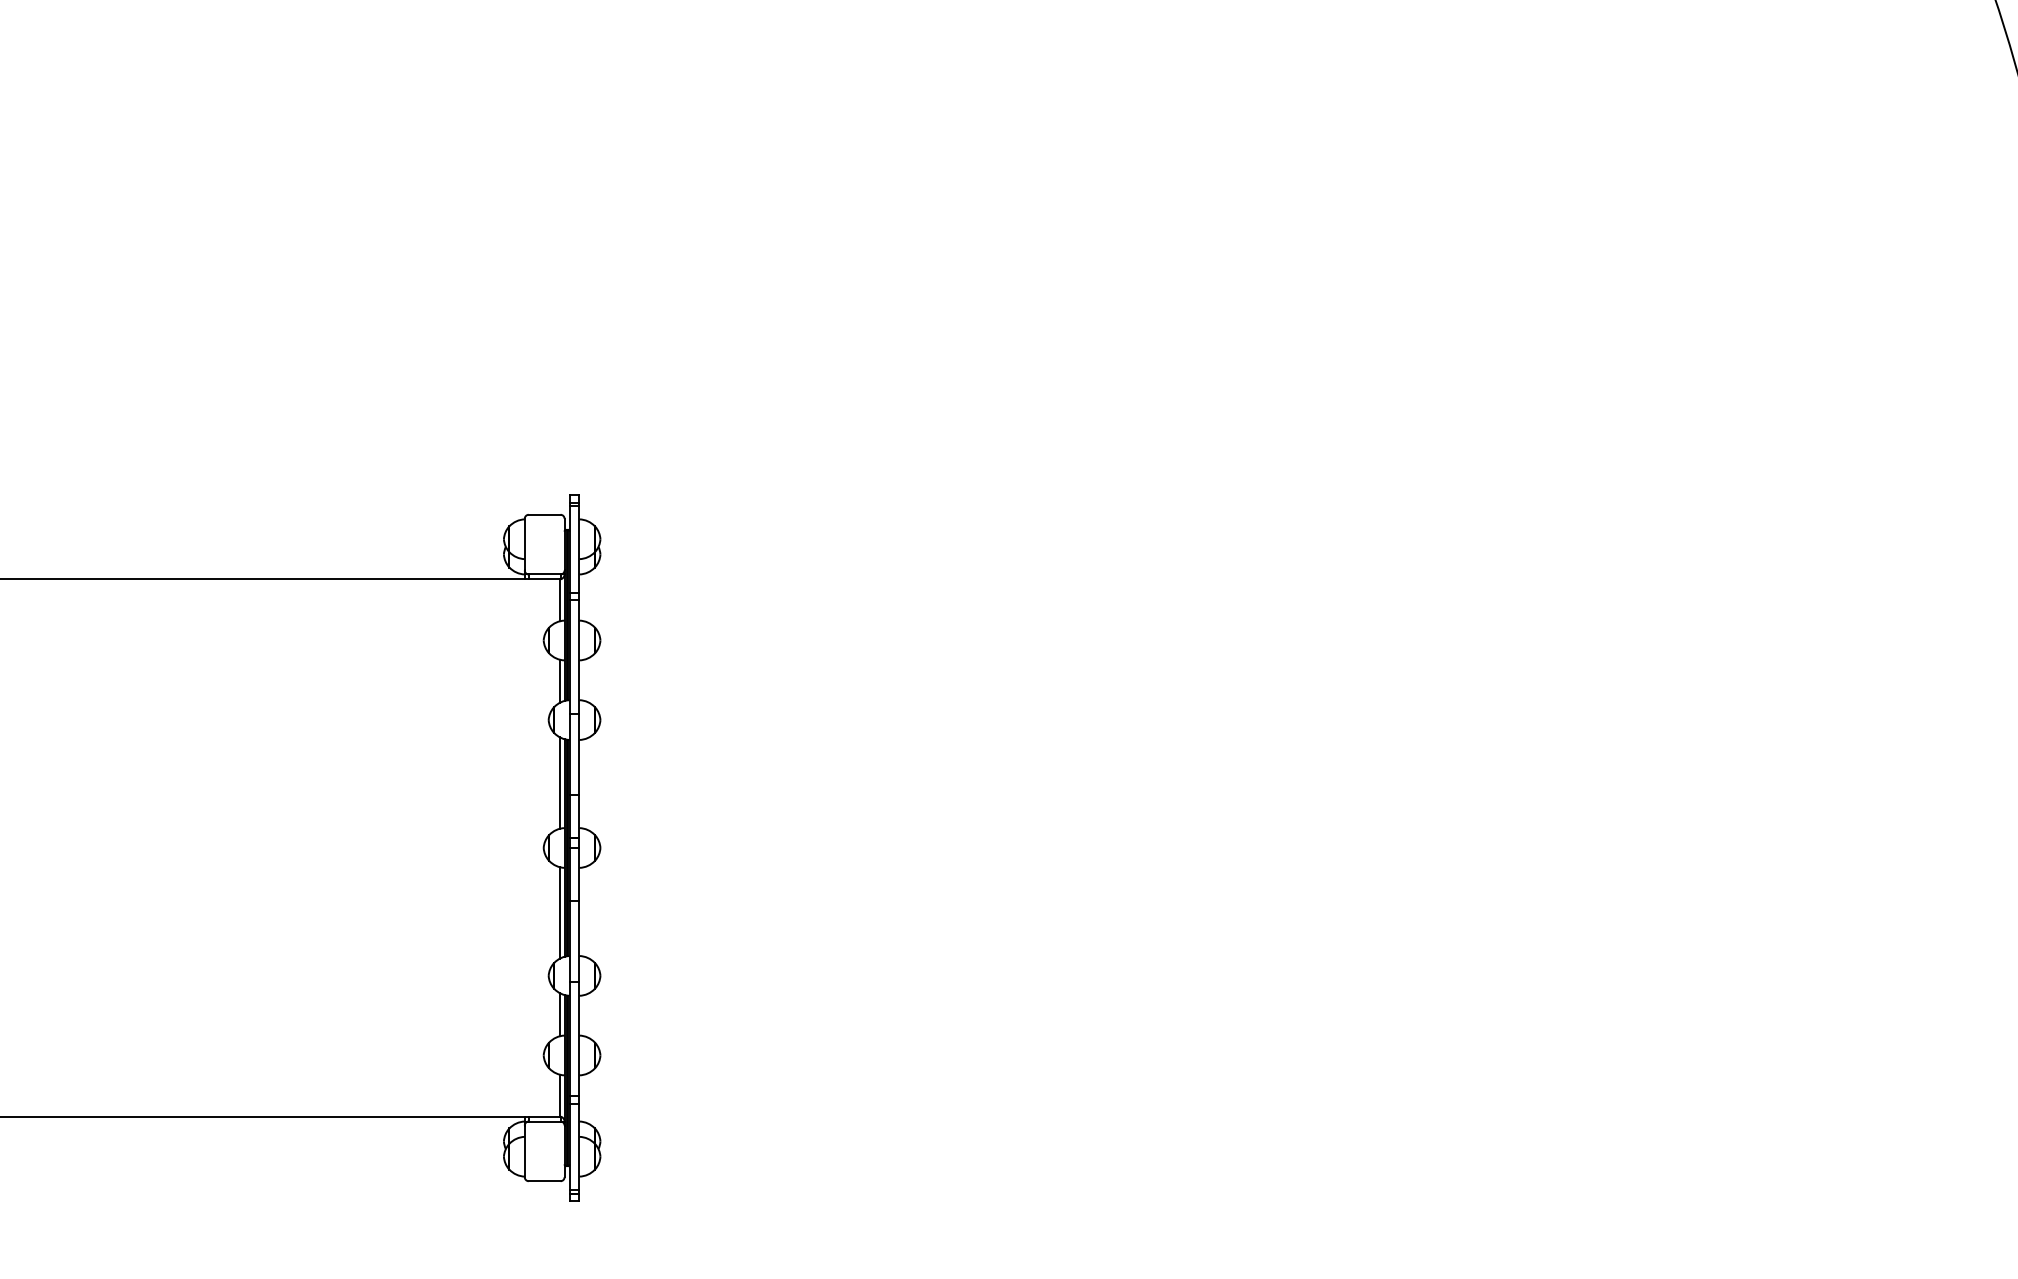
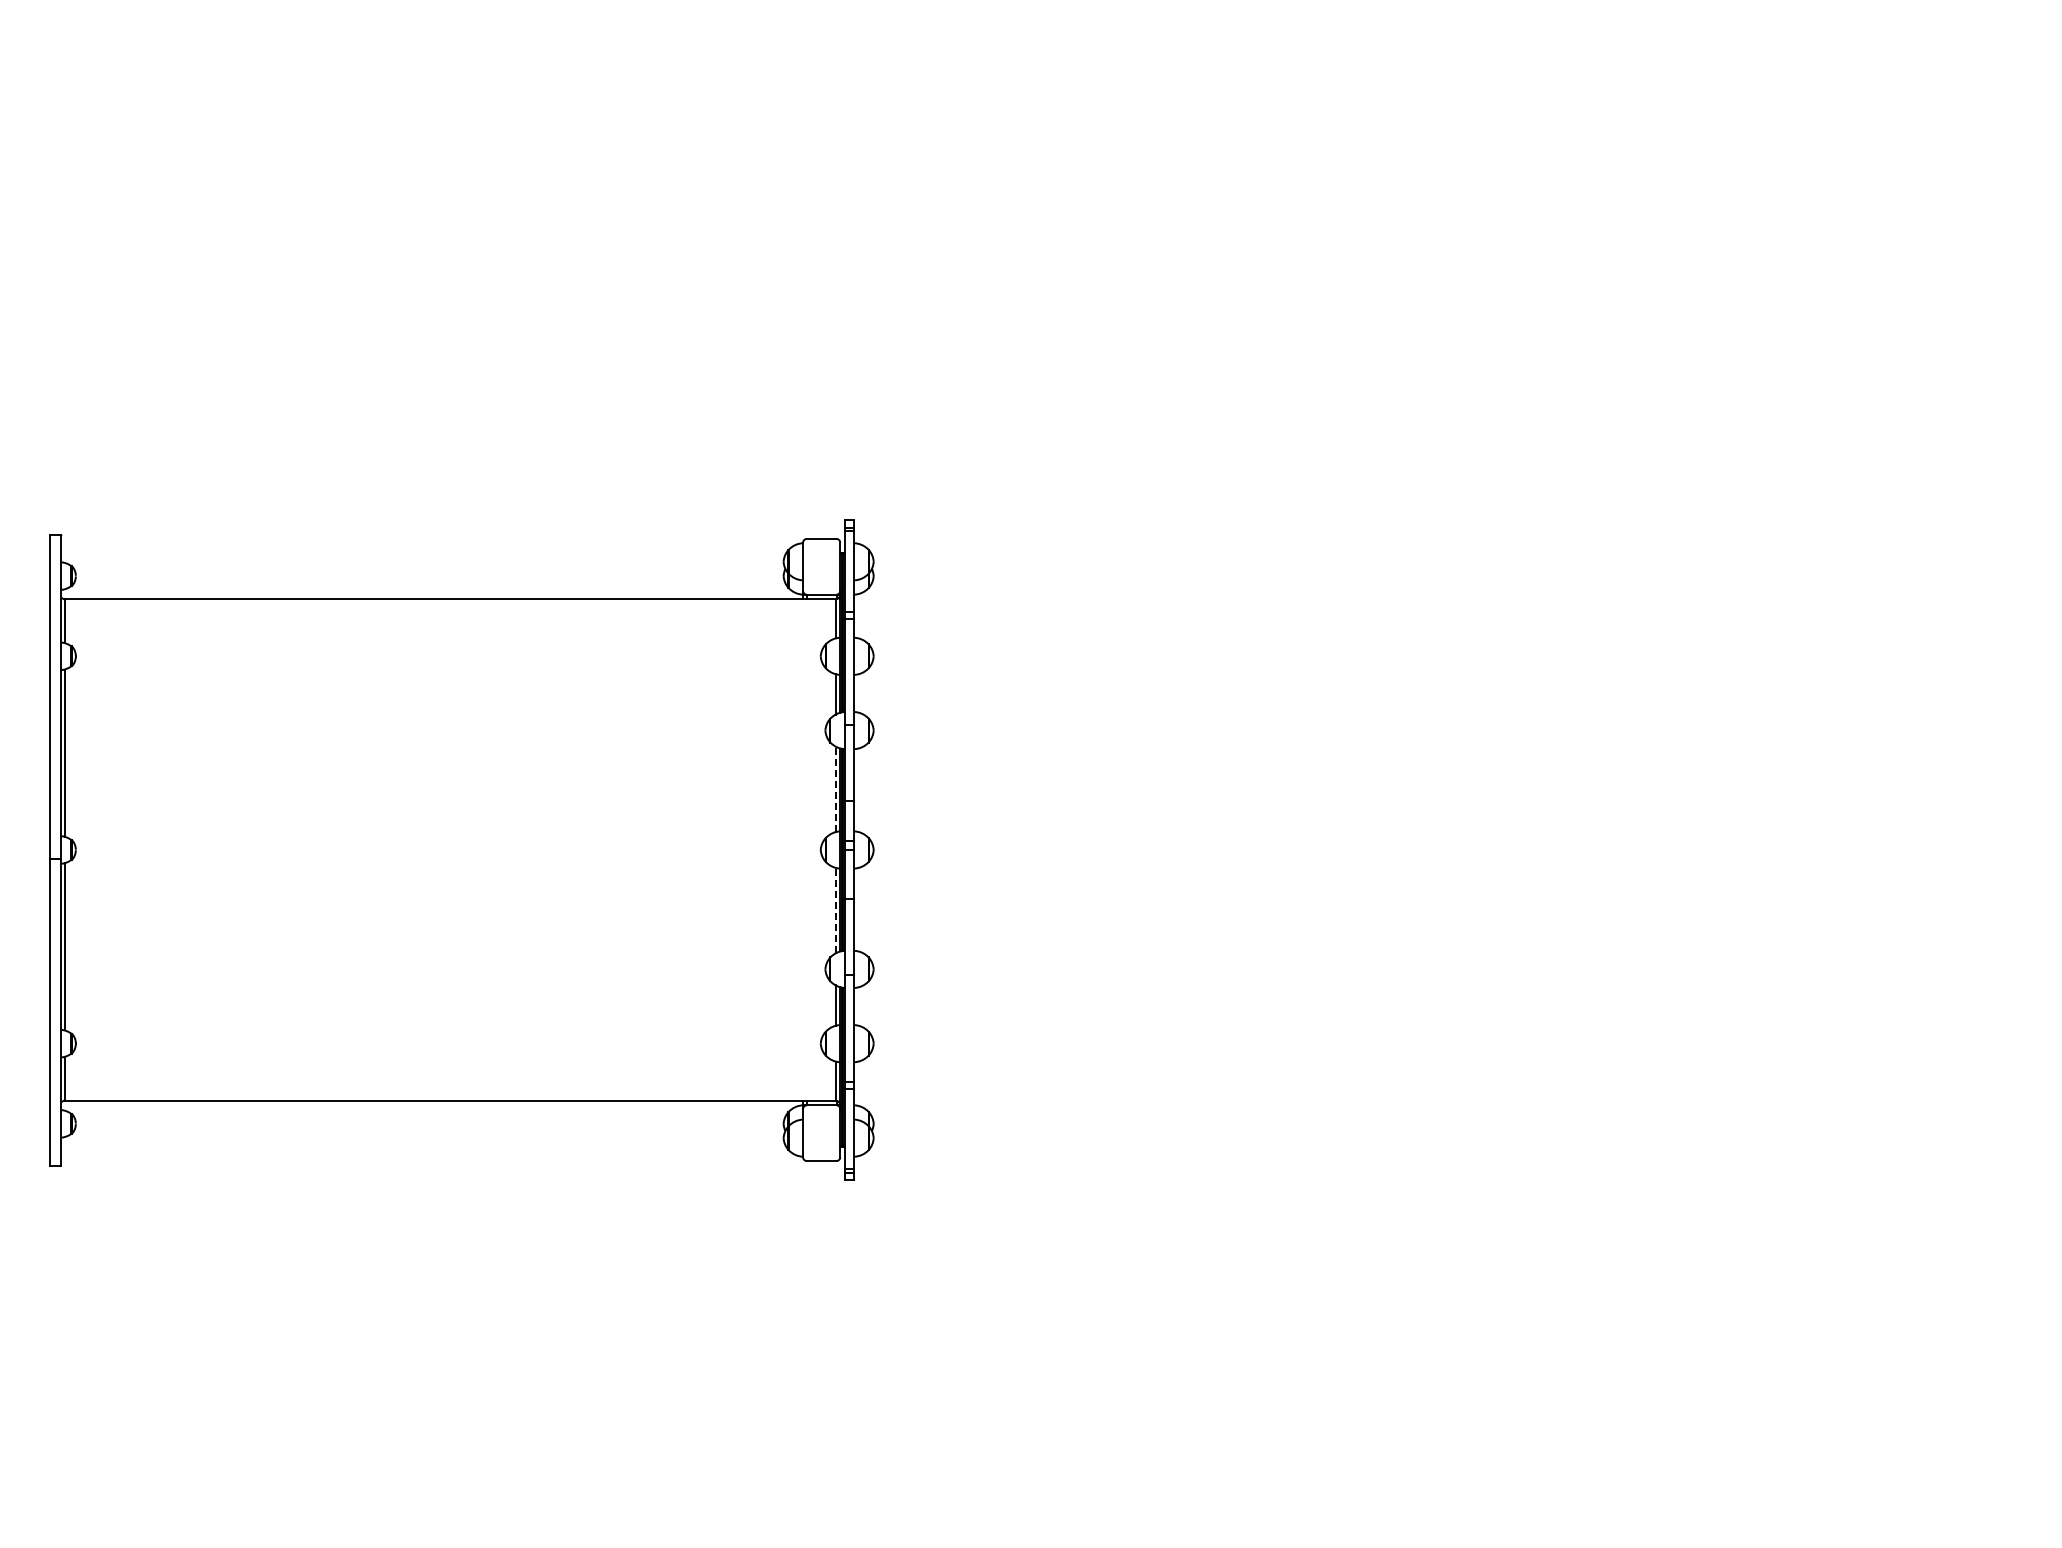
line: (559, 783) -> (835, 789), solid -> dashed
line: (559, 912) -> (835, 910), solid -> dashed

